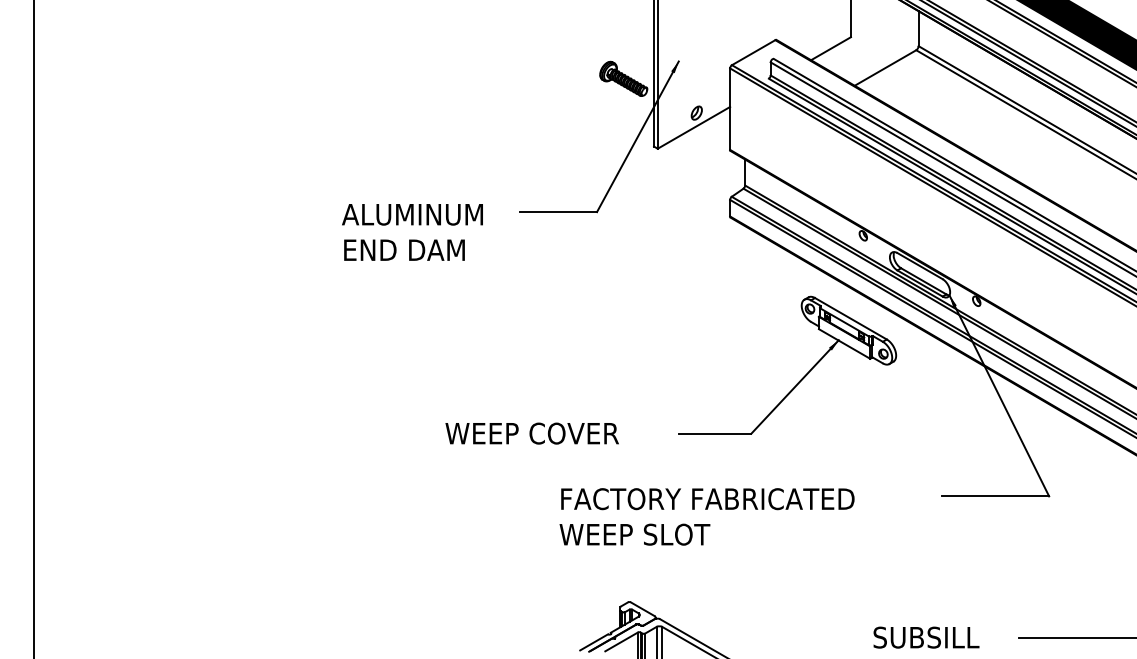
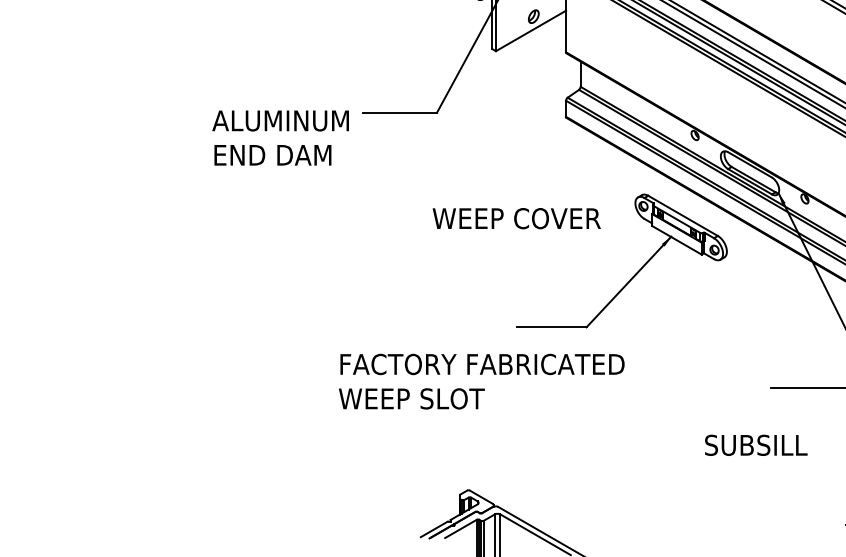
text: (412, 232) -> (280, 138), moved
text: (531, 433) -> (516, 218), moved
text: (706, 516) -> (481, 381), moved
text: (926, 637) -> (756, 445), moved

